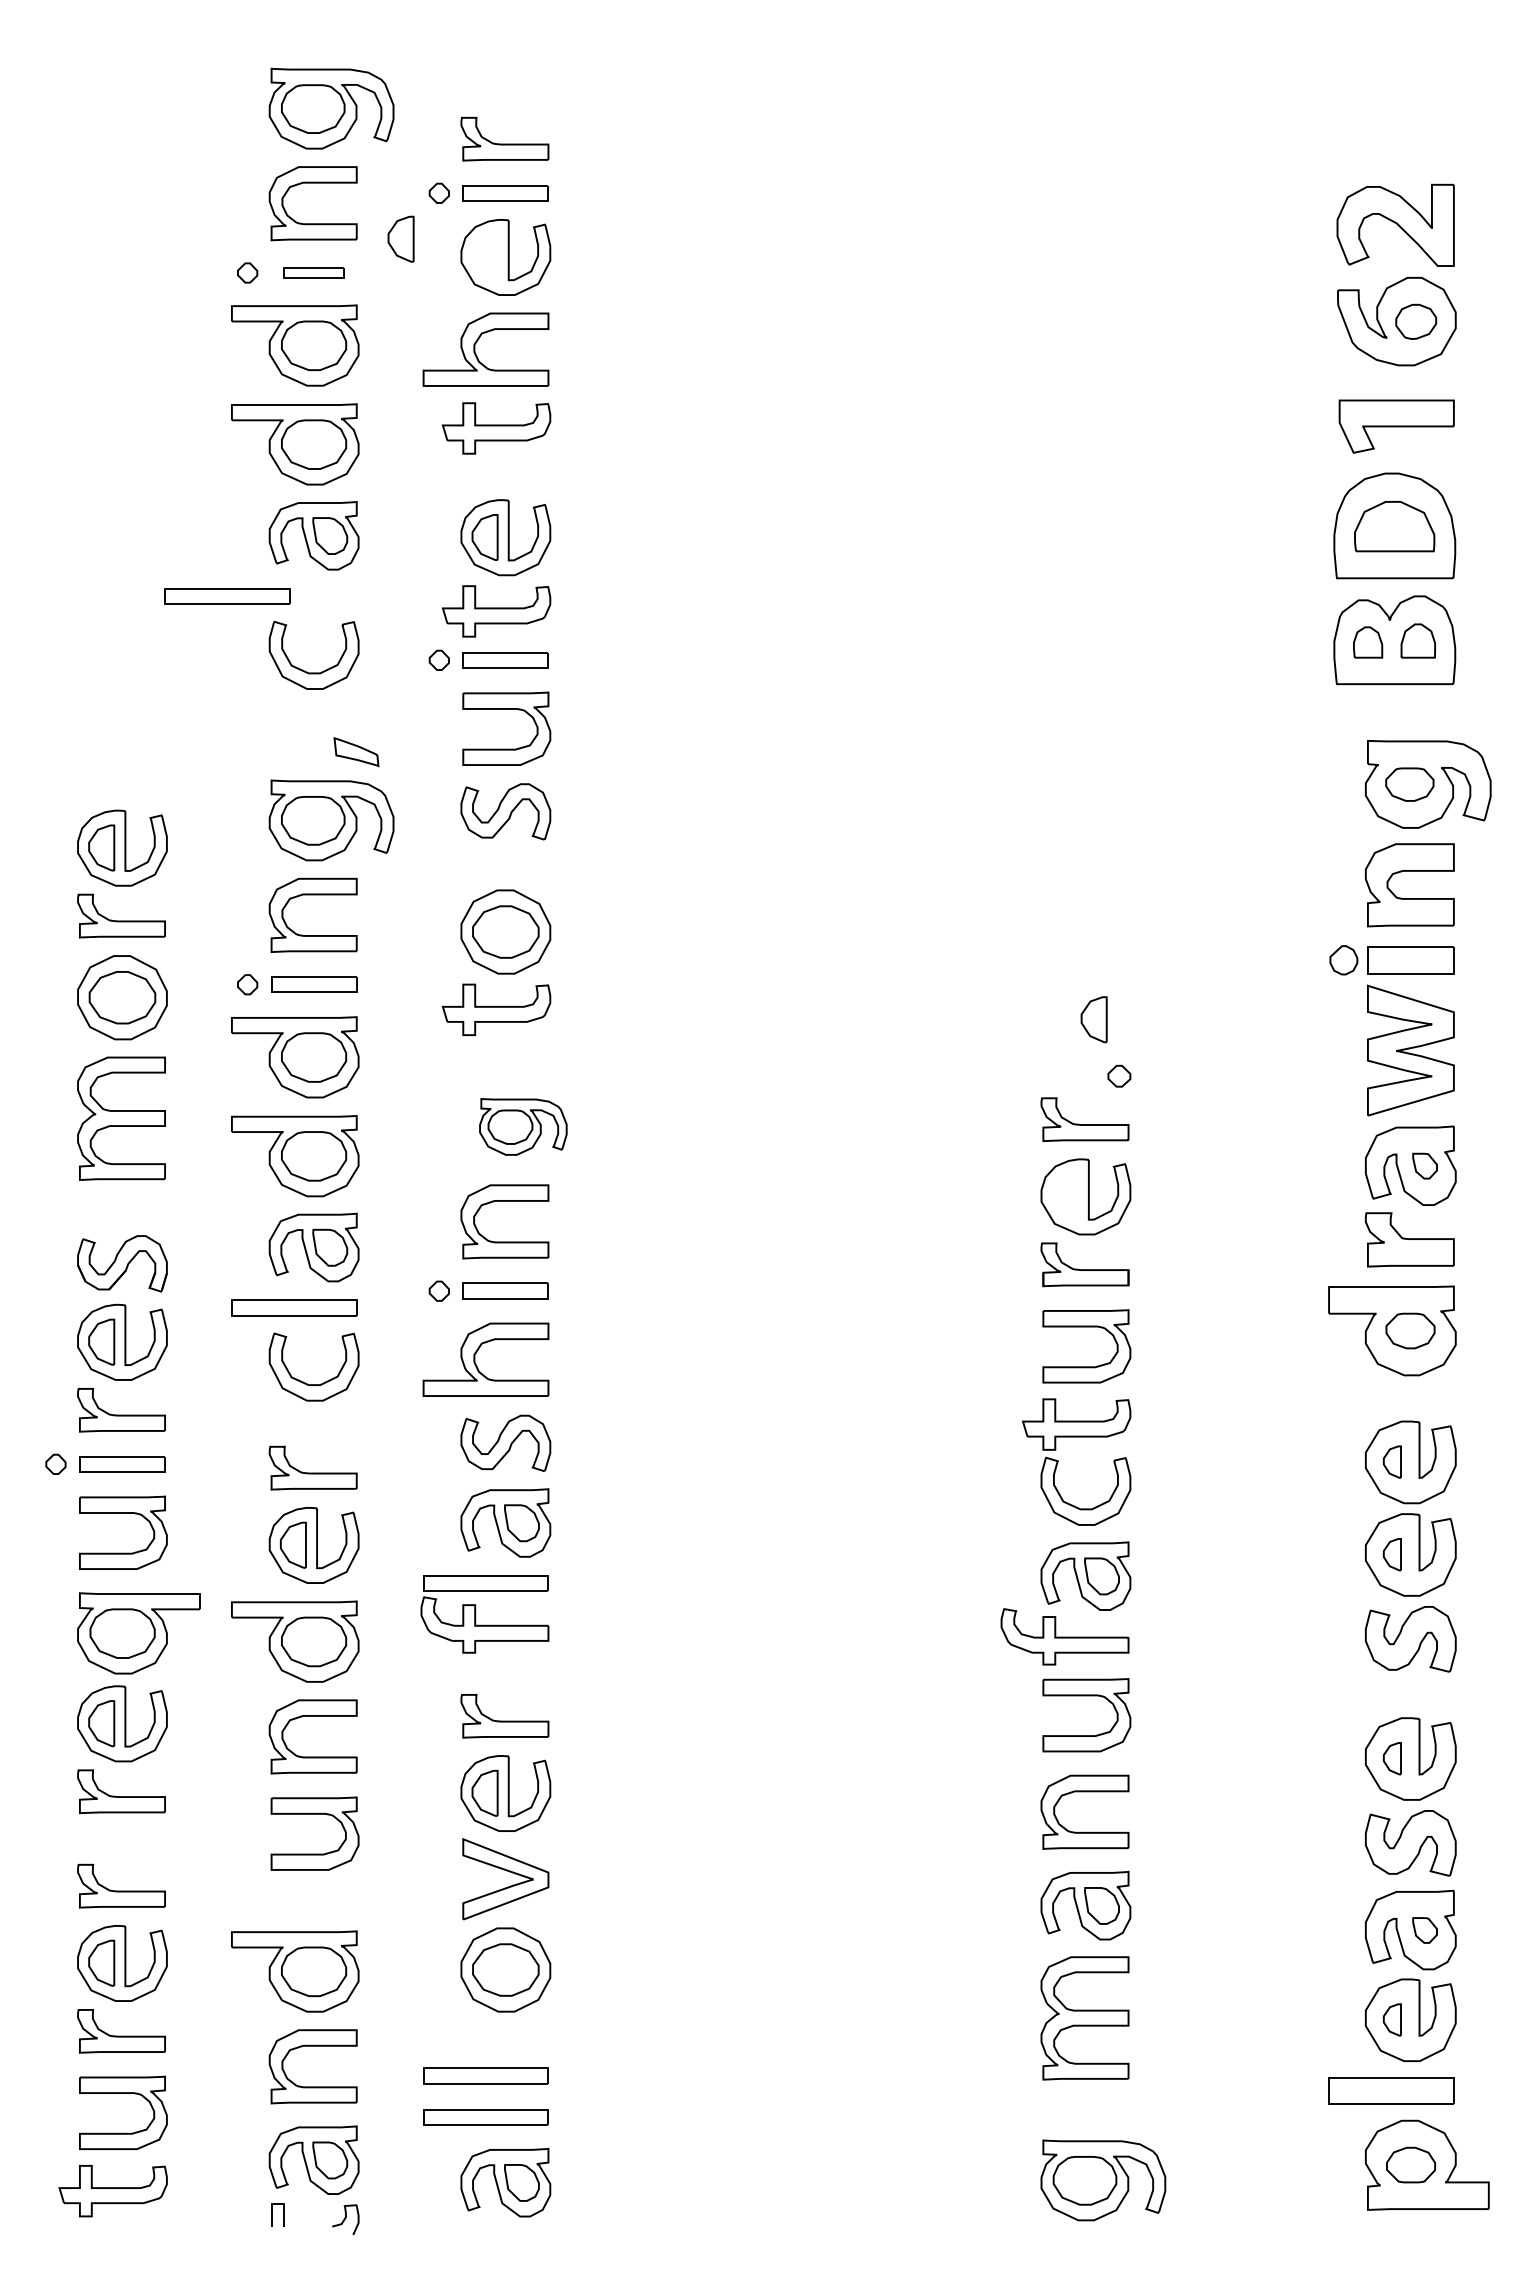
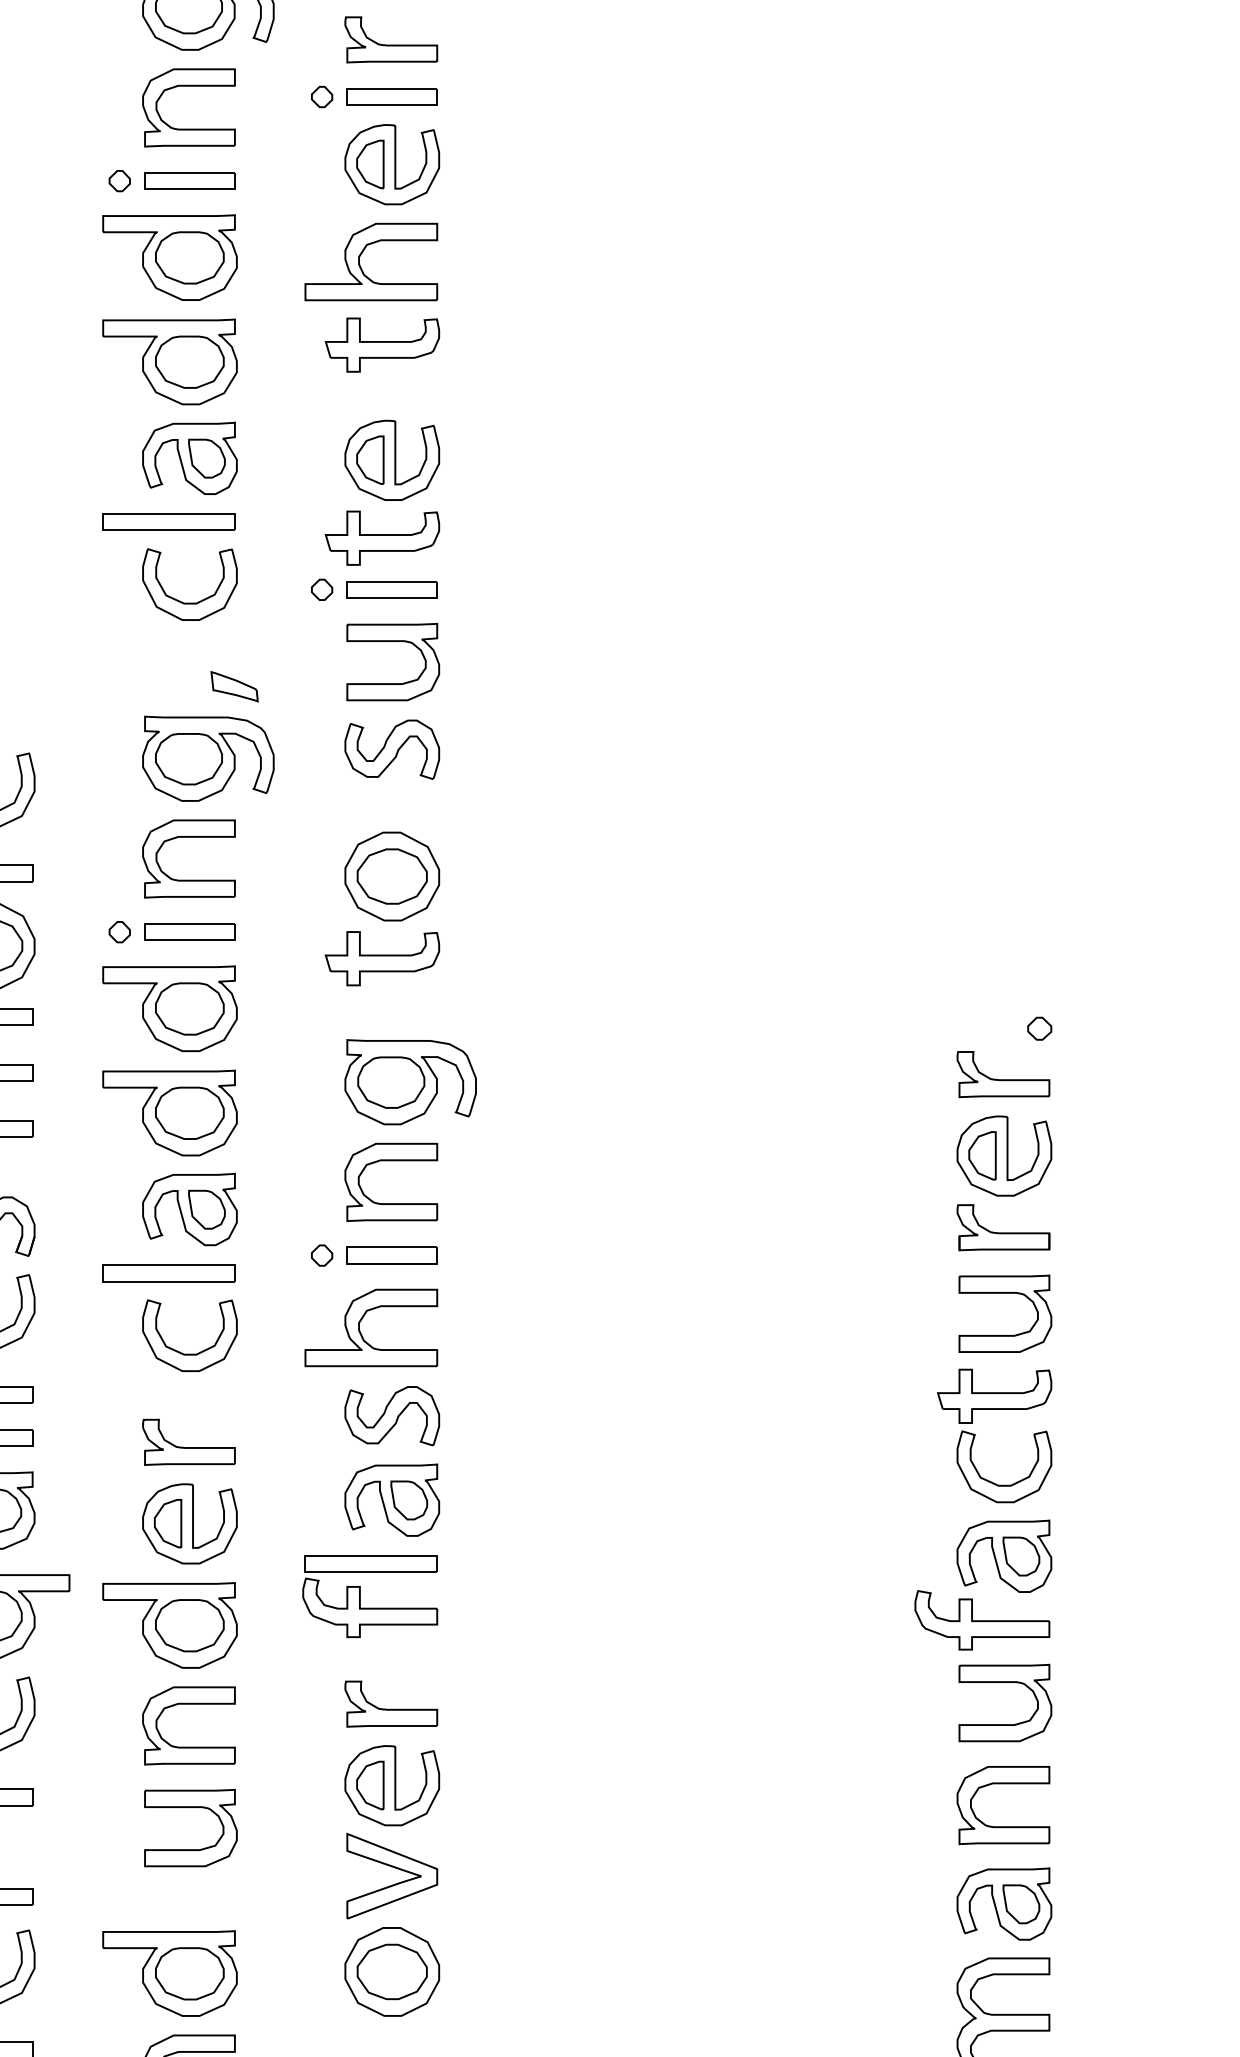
part: (400, 238) -> (369, 163), moved
part: (314, 272) -> (190, 180), size x1.43
part: (227, 596) -> (169, 522), moved
part: (1093, 1019) -> (981, 1155), moved
part: (523, 1126) -> (410, 1081), size x1.43

